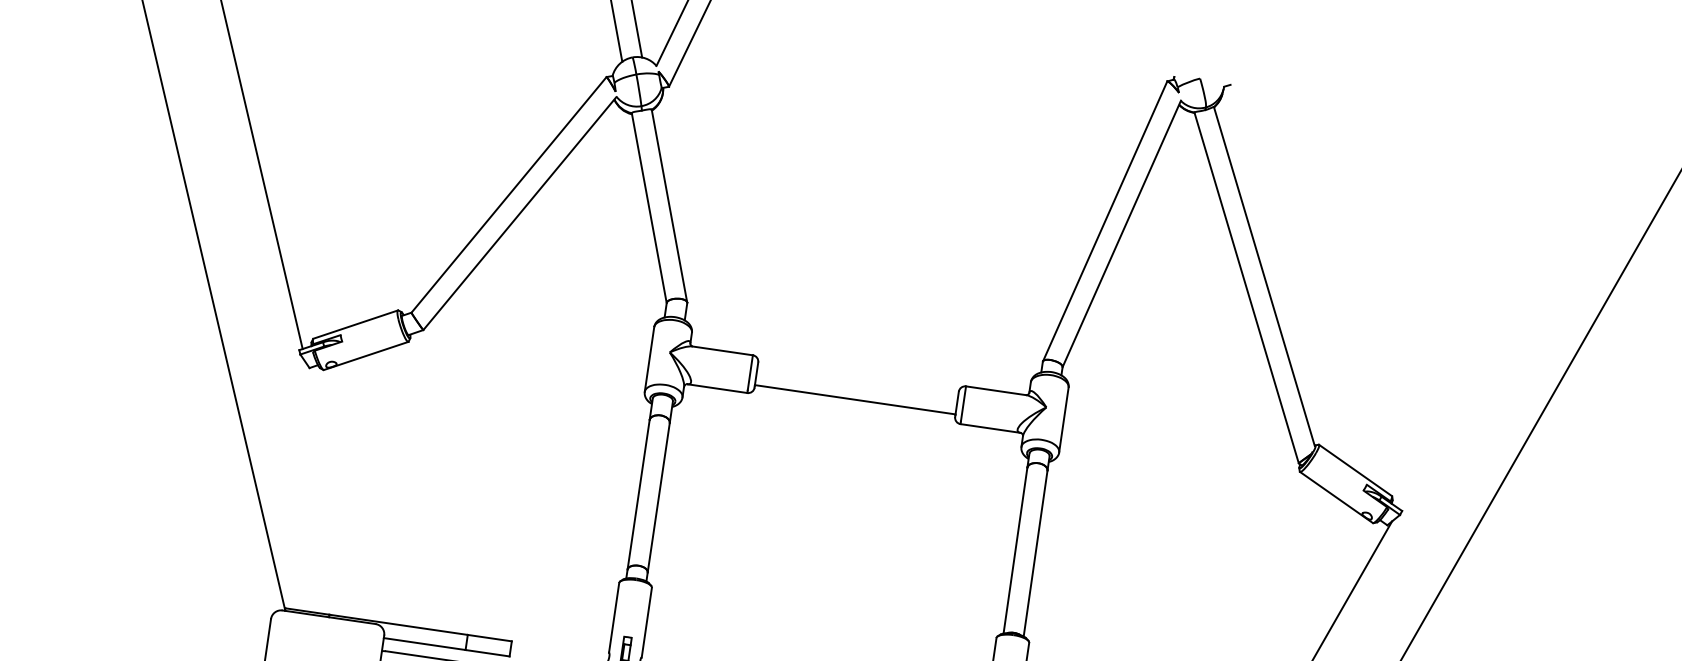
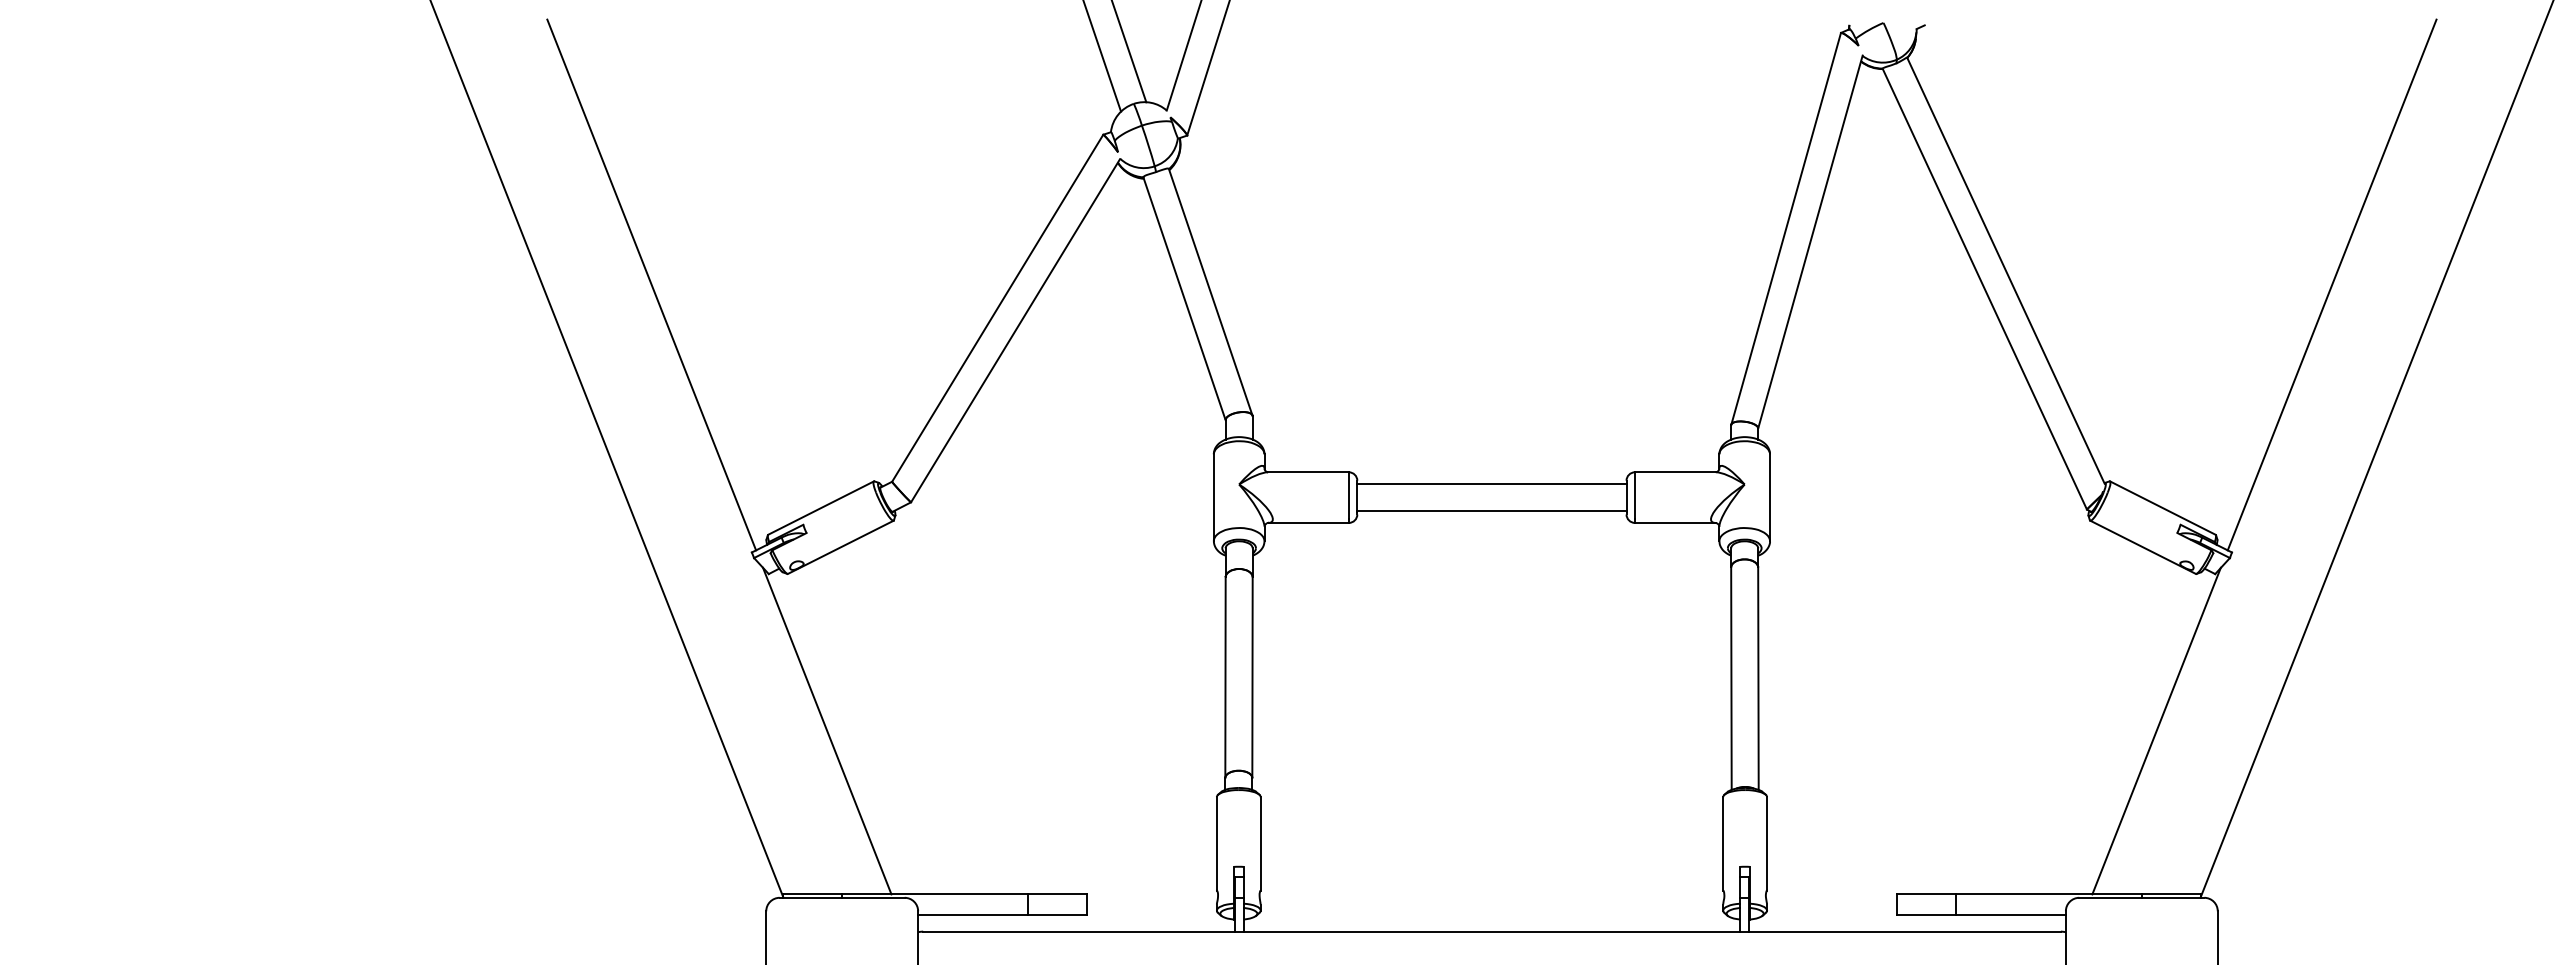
line: (1505, 322) -> (2331, 284), added
line: (857, 379) -> (1491, 484), added
line: (336, 491) -> (827, 730), added

